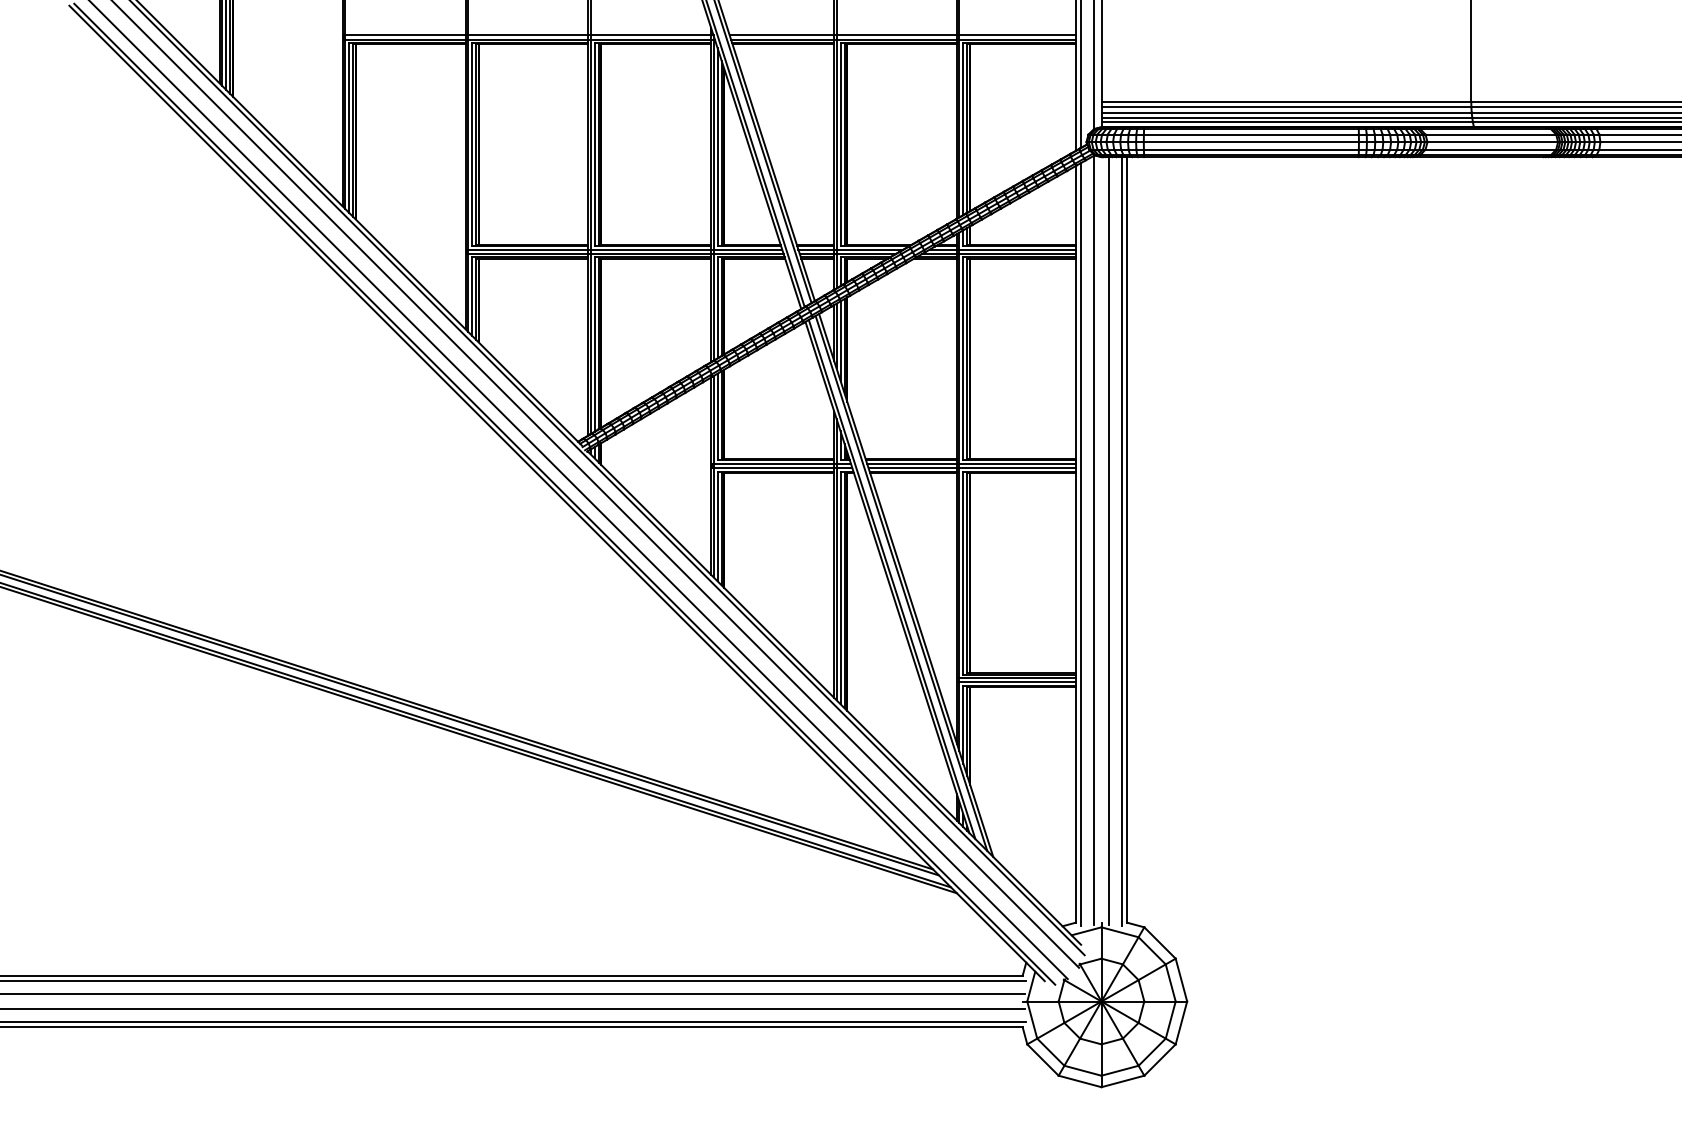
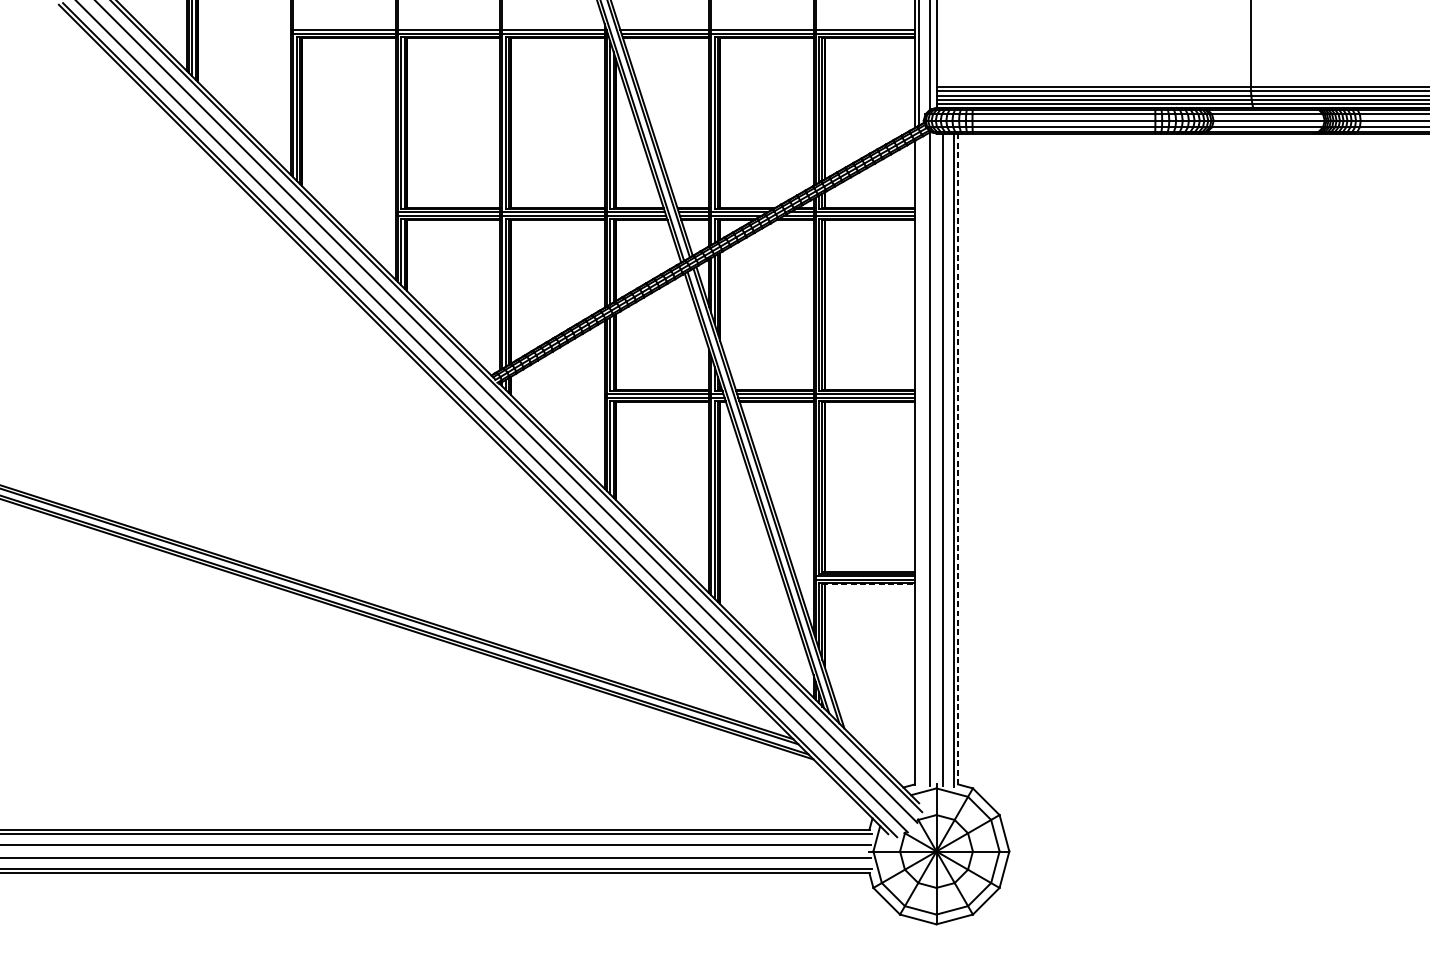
line: (1127, 539) -> (958, 458), solid -> dashed
line: (1080, 544) -> (918, 462), removed
line: (1022, 687) -> (869, 584), solid -> dashed

